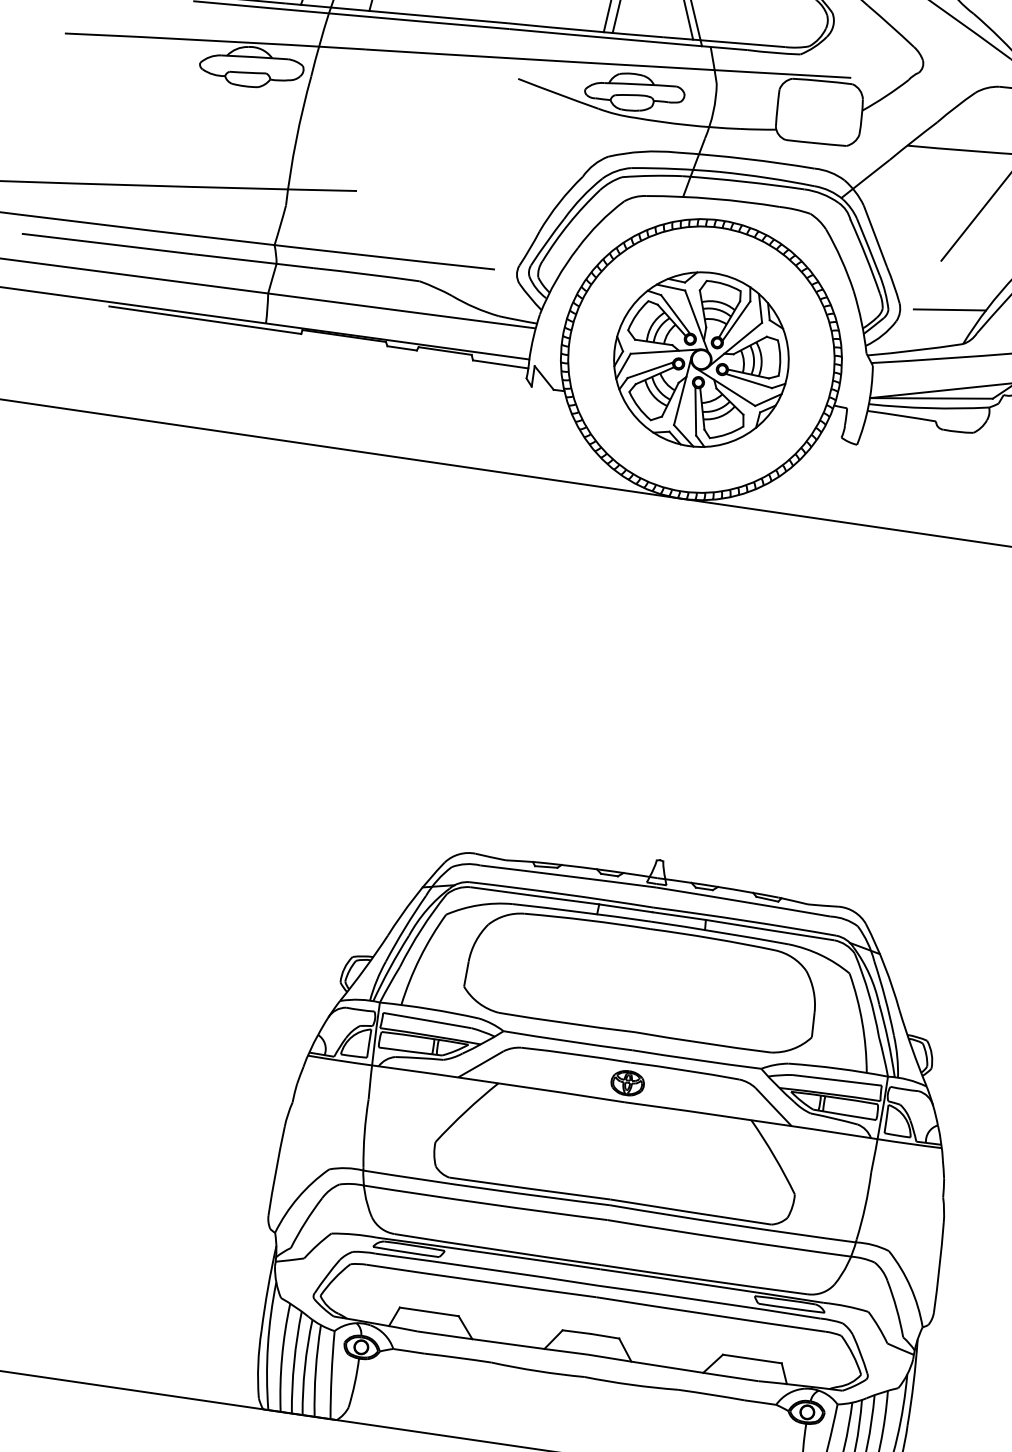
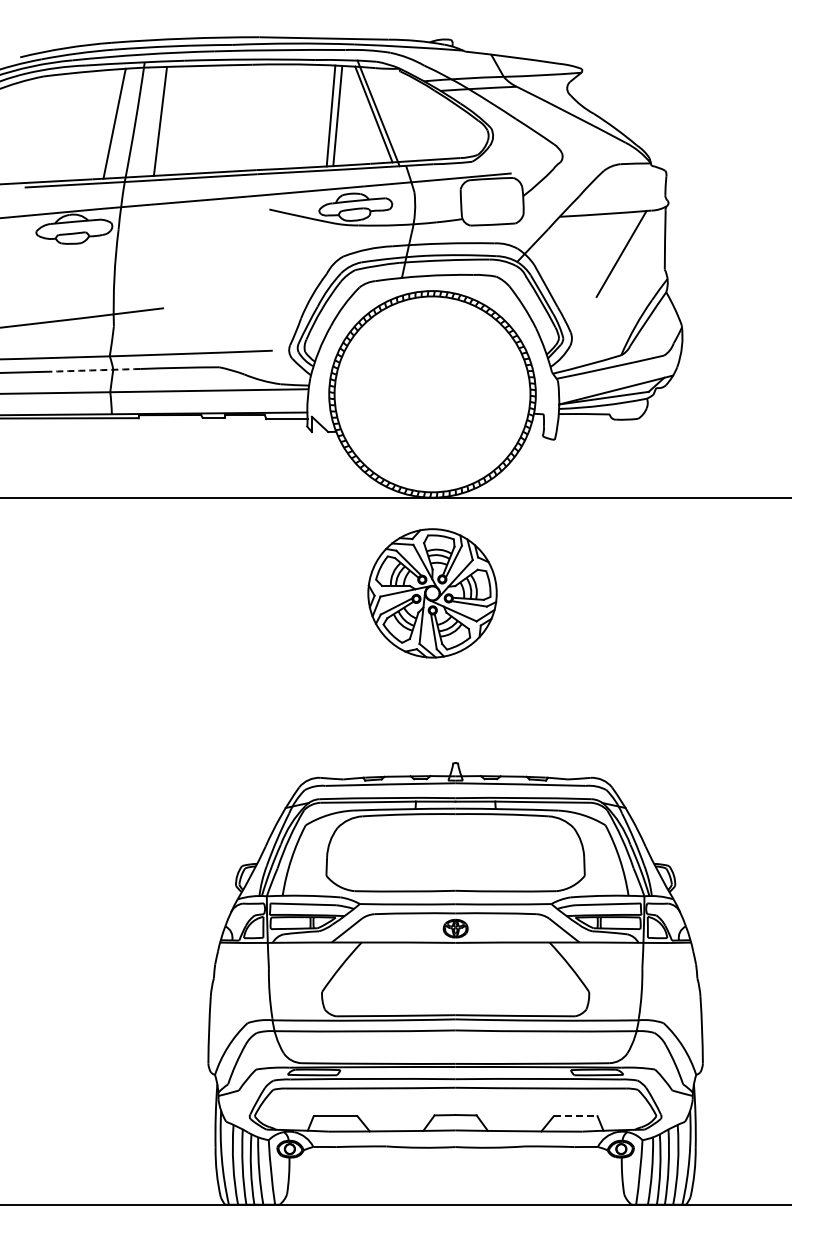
arc: (253, 261) -> (96, 370), solid -> dashed
line: (949, 309) -> (607, 331), removed
part: (701, 359) -> (432, 593), moved
line: (752, 1359) -> (575, 1116), solid -> dashed

